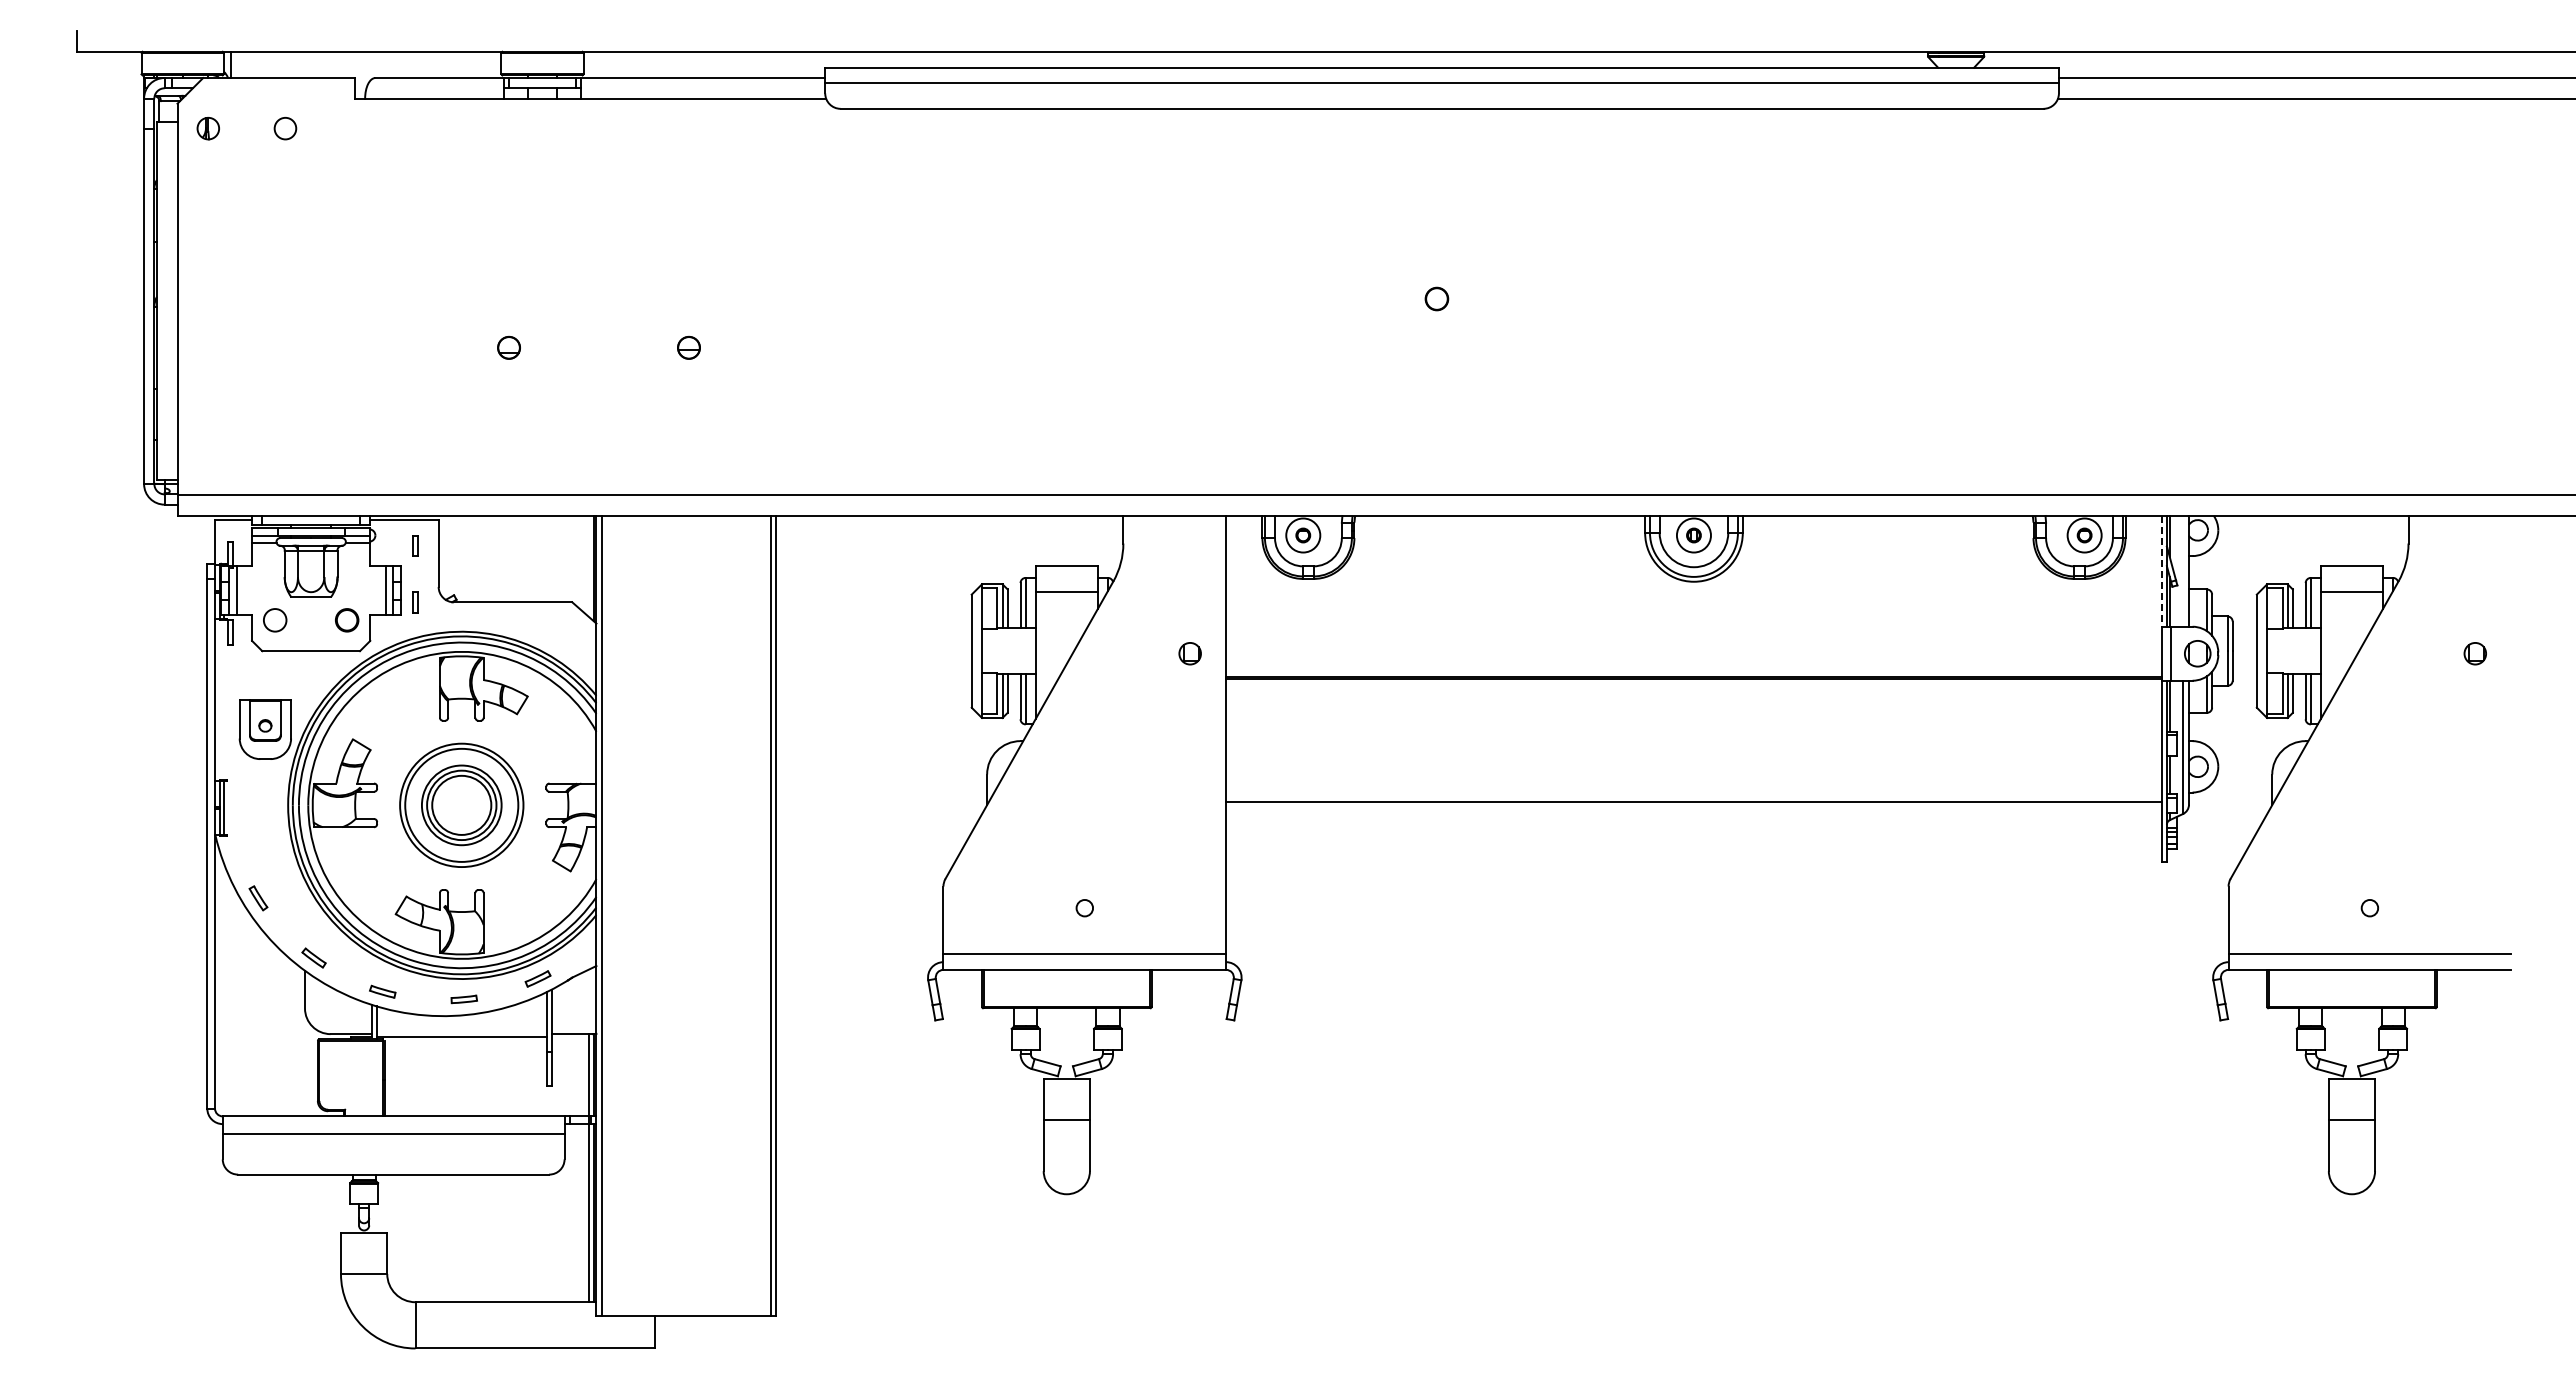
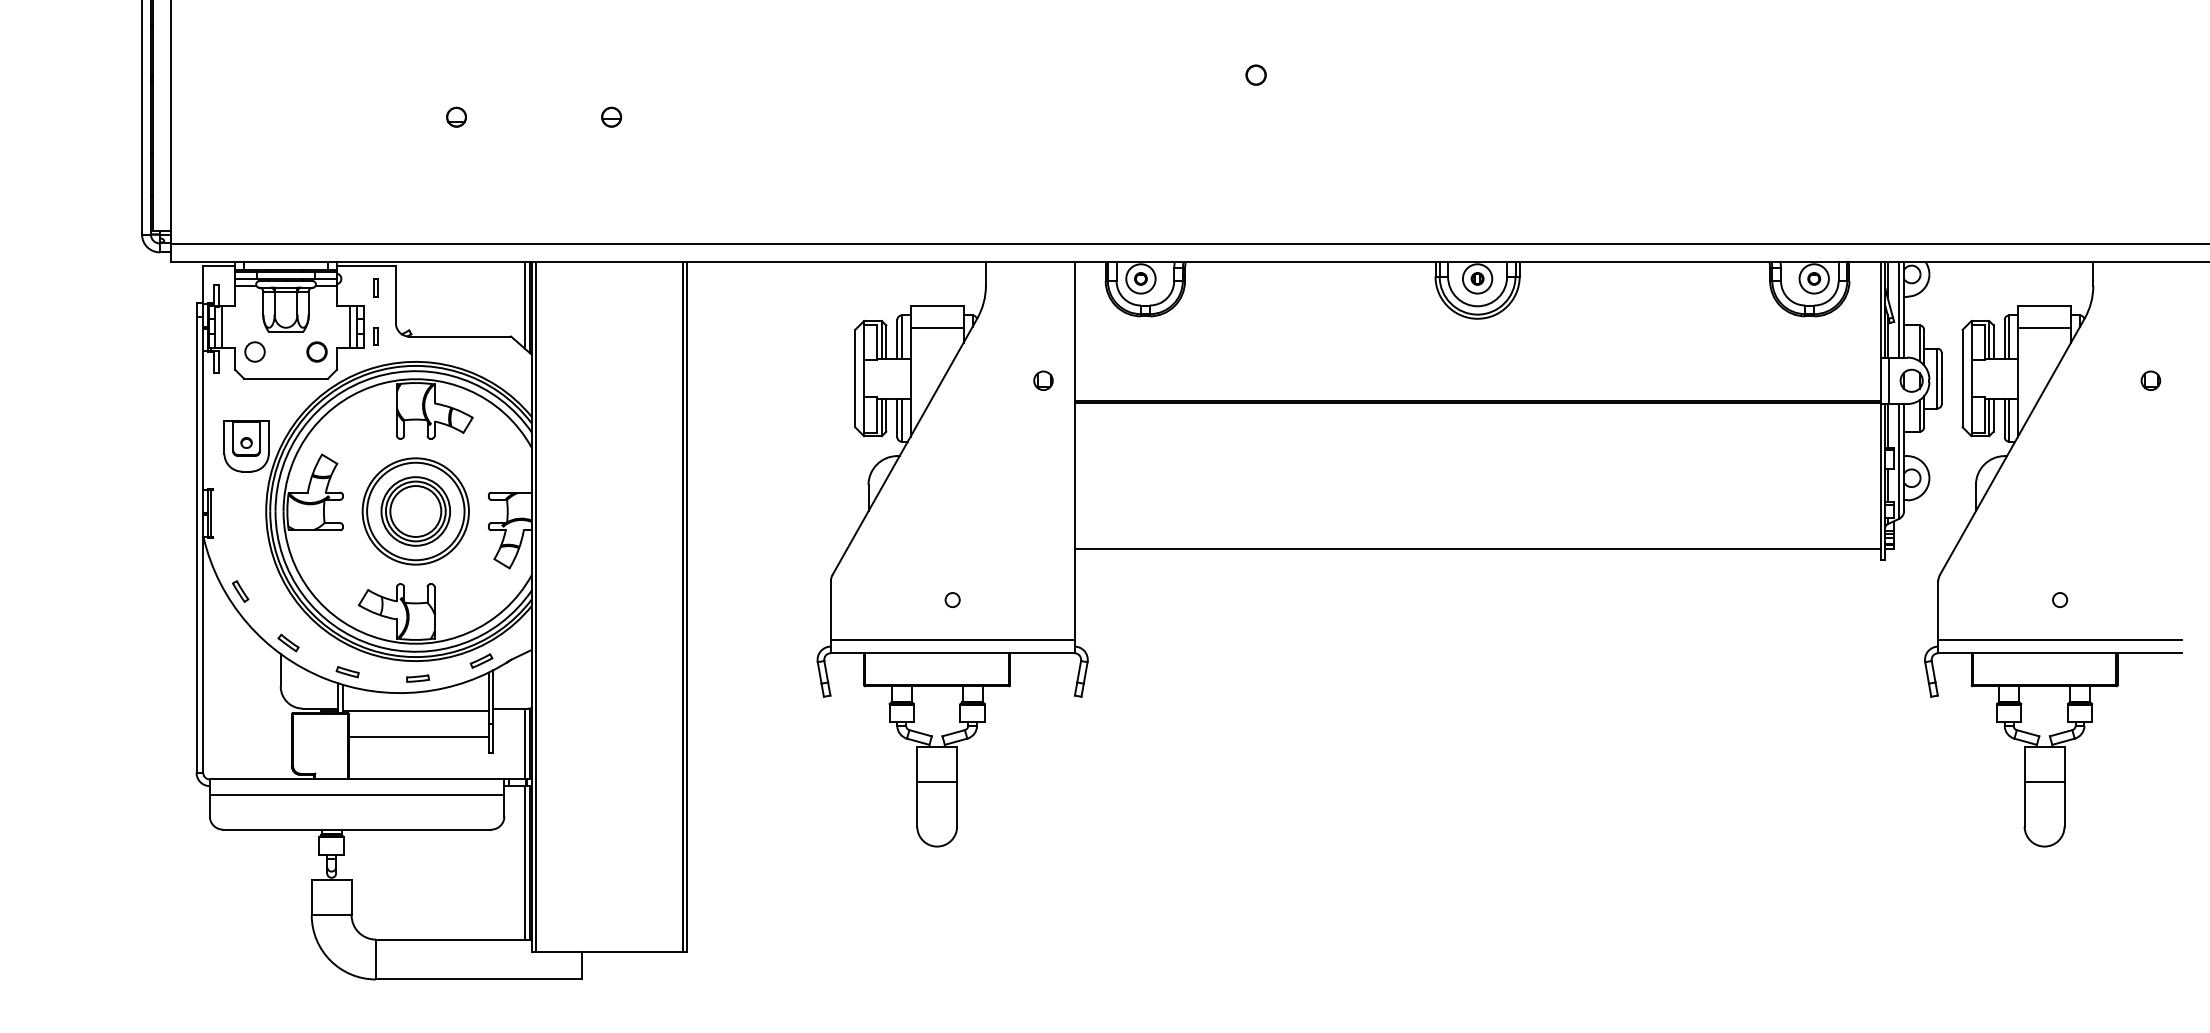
line: (588, 565) -> (525, 304), added
line: (2183, 570) -> (1899, 309), added
line: (2161, 571) -> (1880, 309), dashed -> solid
line: (1693, 802) -> (1477, 549), moved
line: (464, 1067) -> (418, 737), added

